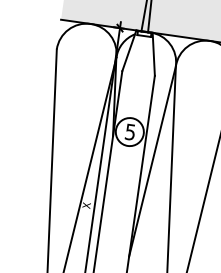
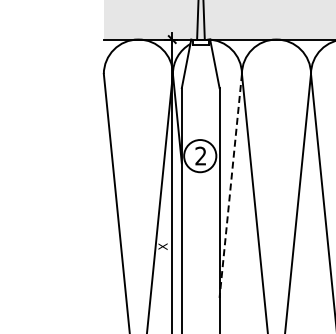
text: (130, 131) -> (200, 155), 5 -> 2
line: (152, 161) -> (230, 186), solid -> dashed

